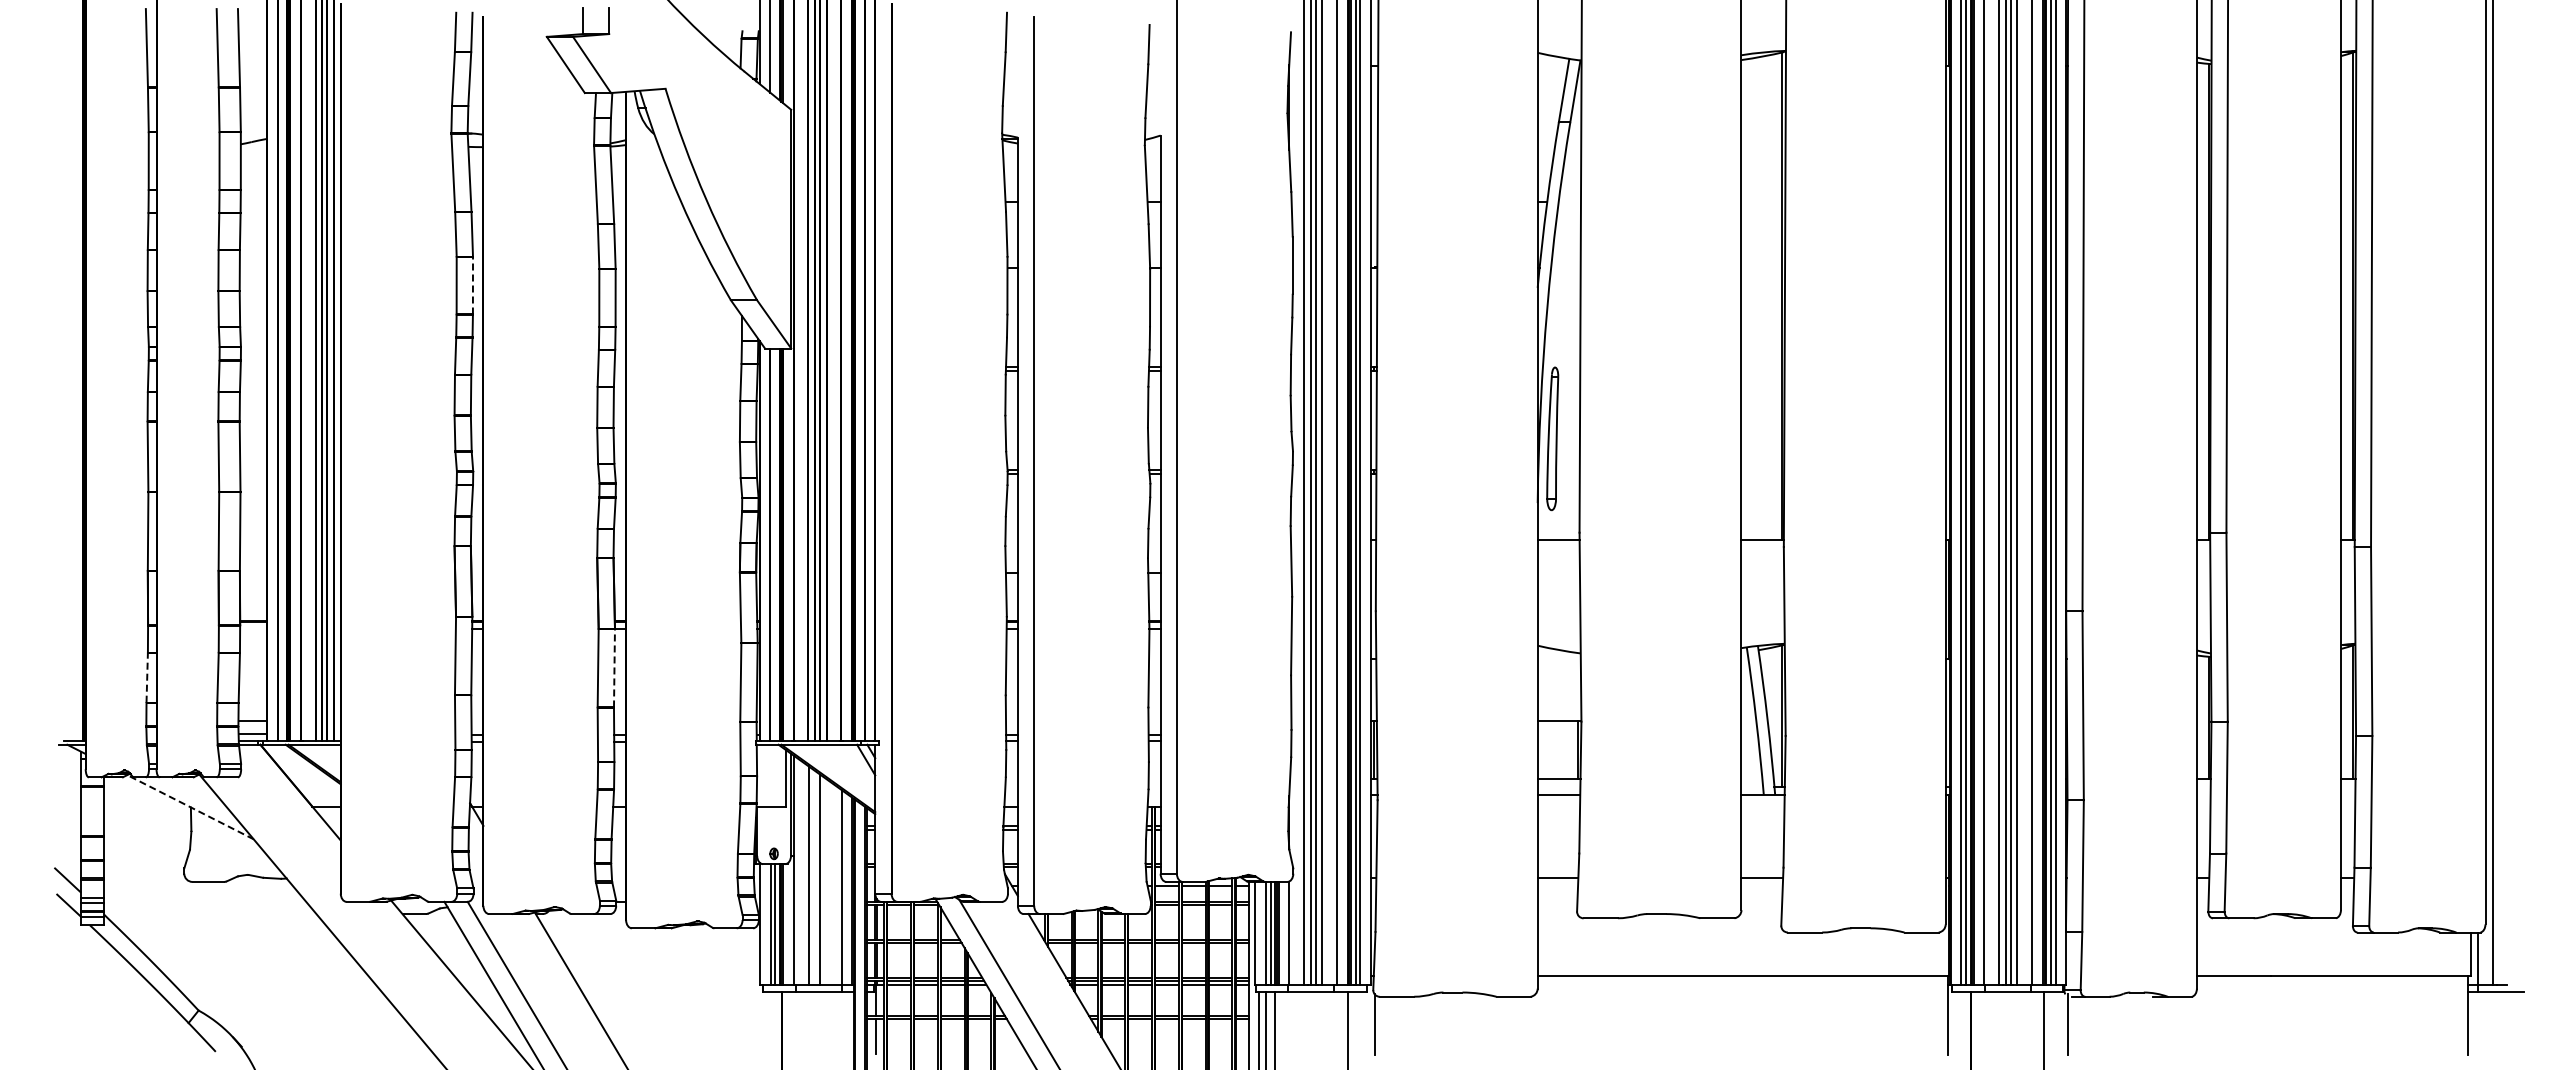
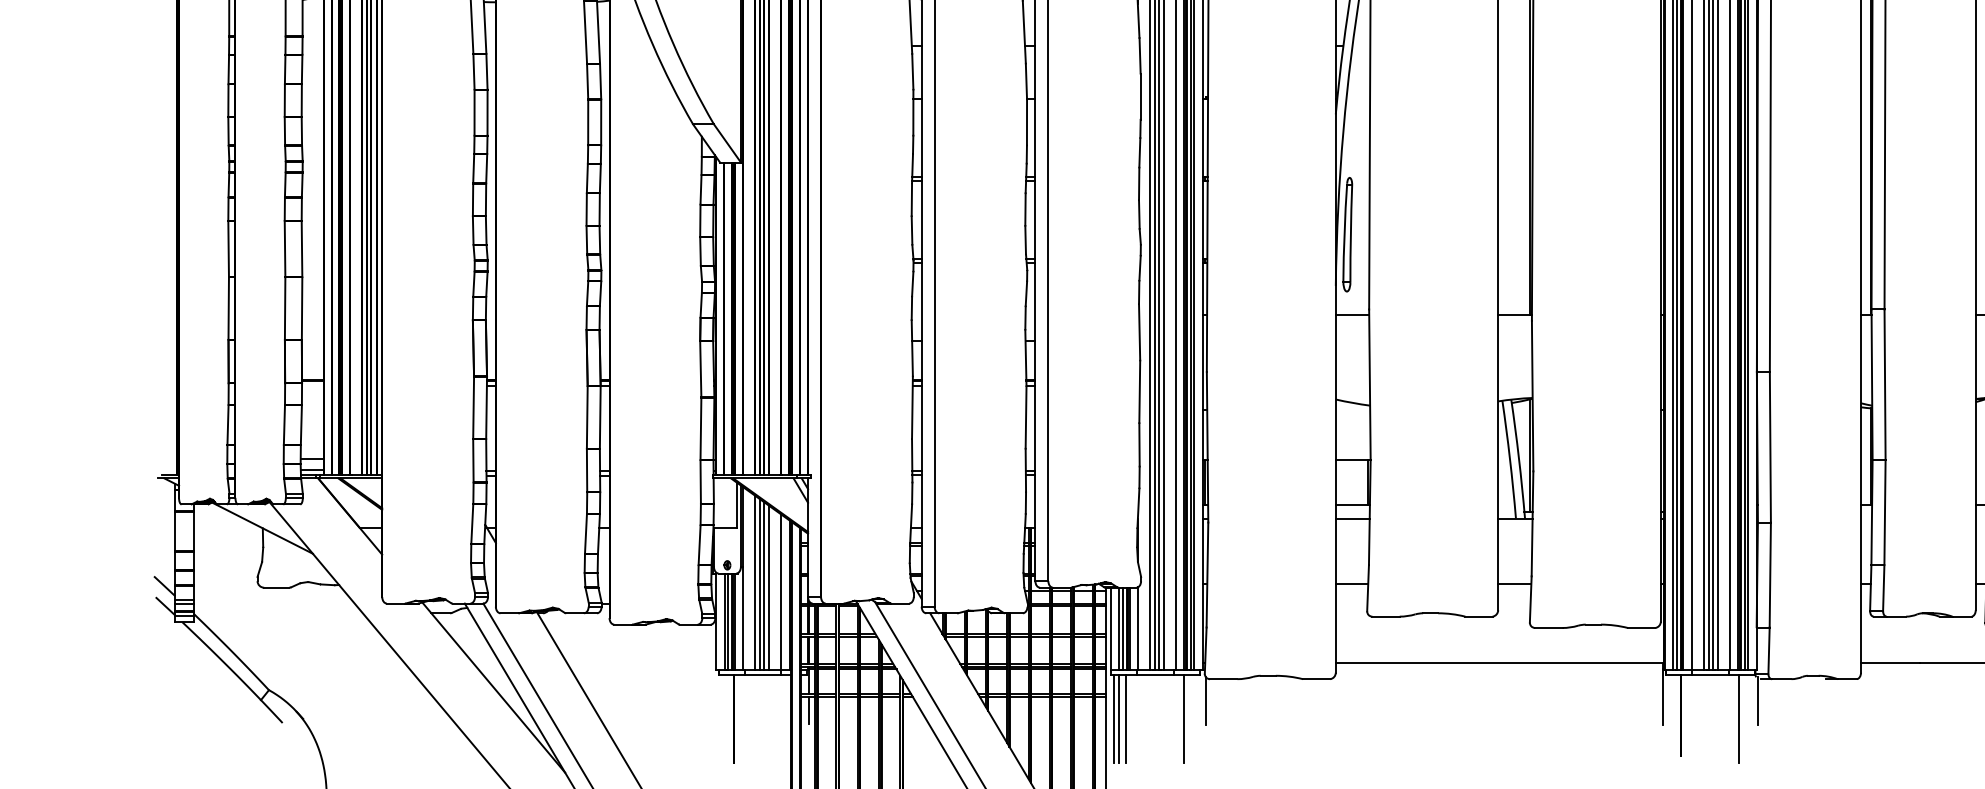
line: (472, 285) -> (487, 112), dashed -> solid
line: (614, 667) -> (600, 416), dashed -> solid
line: (147, 677) -> (228, 424), dashed -> solid
line: (190, 807) -> (262, 528), dashed -> solid
line: (815, 878) -> (760, 584), added
line: (826, 882) -> (769, 588), added

